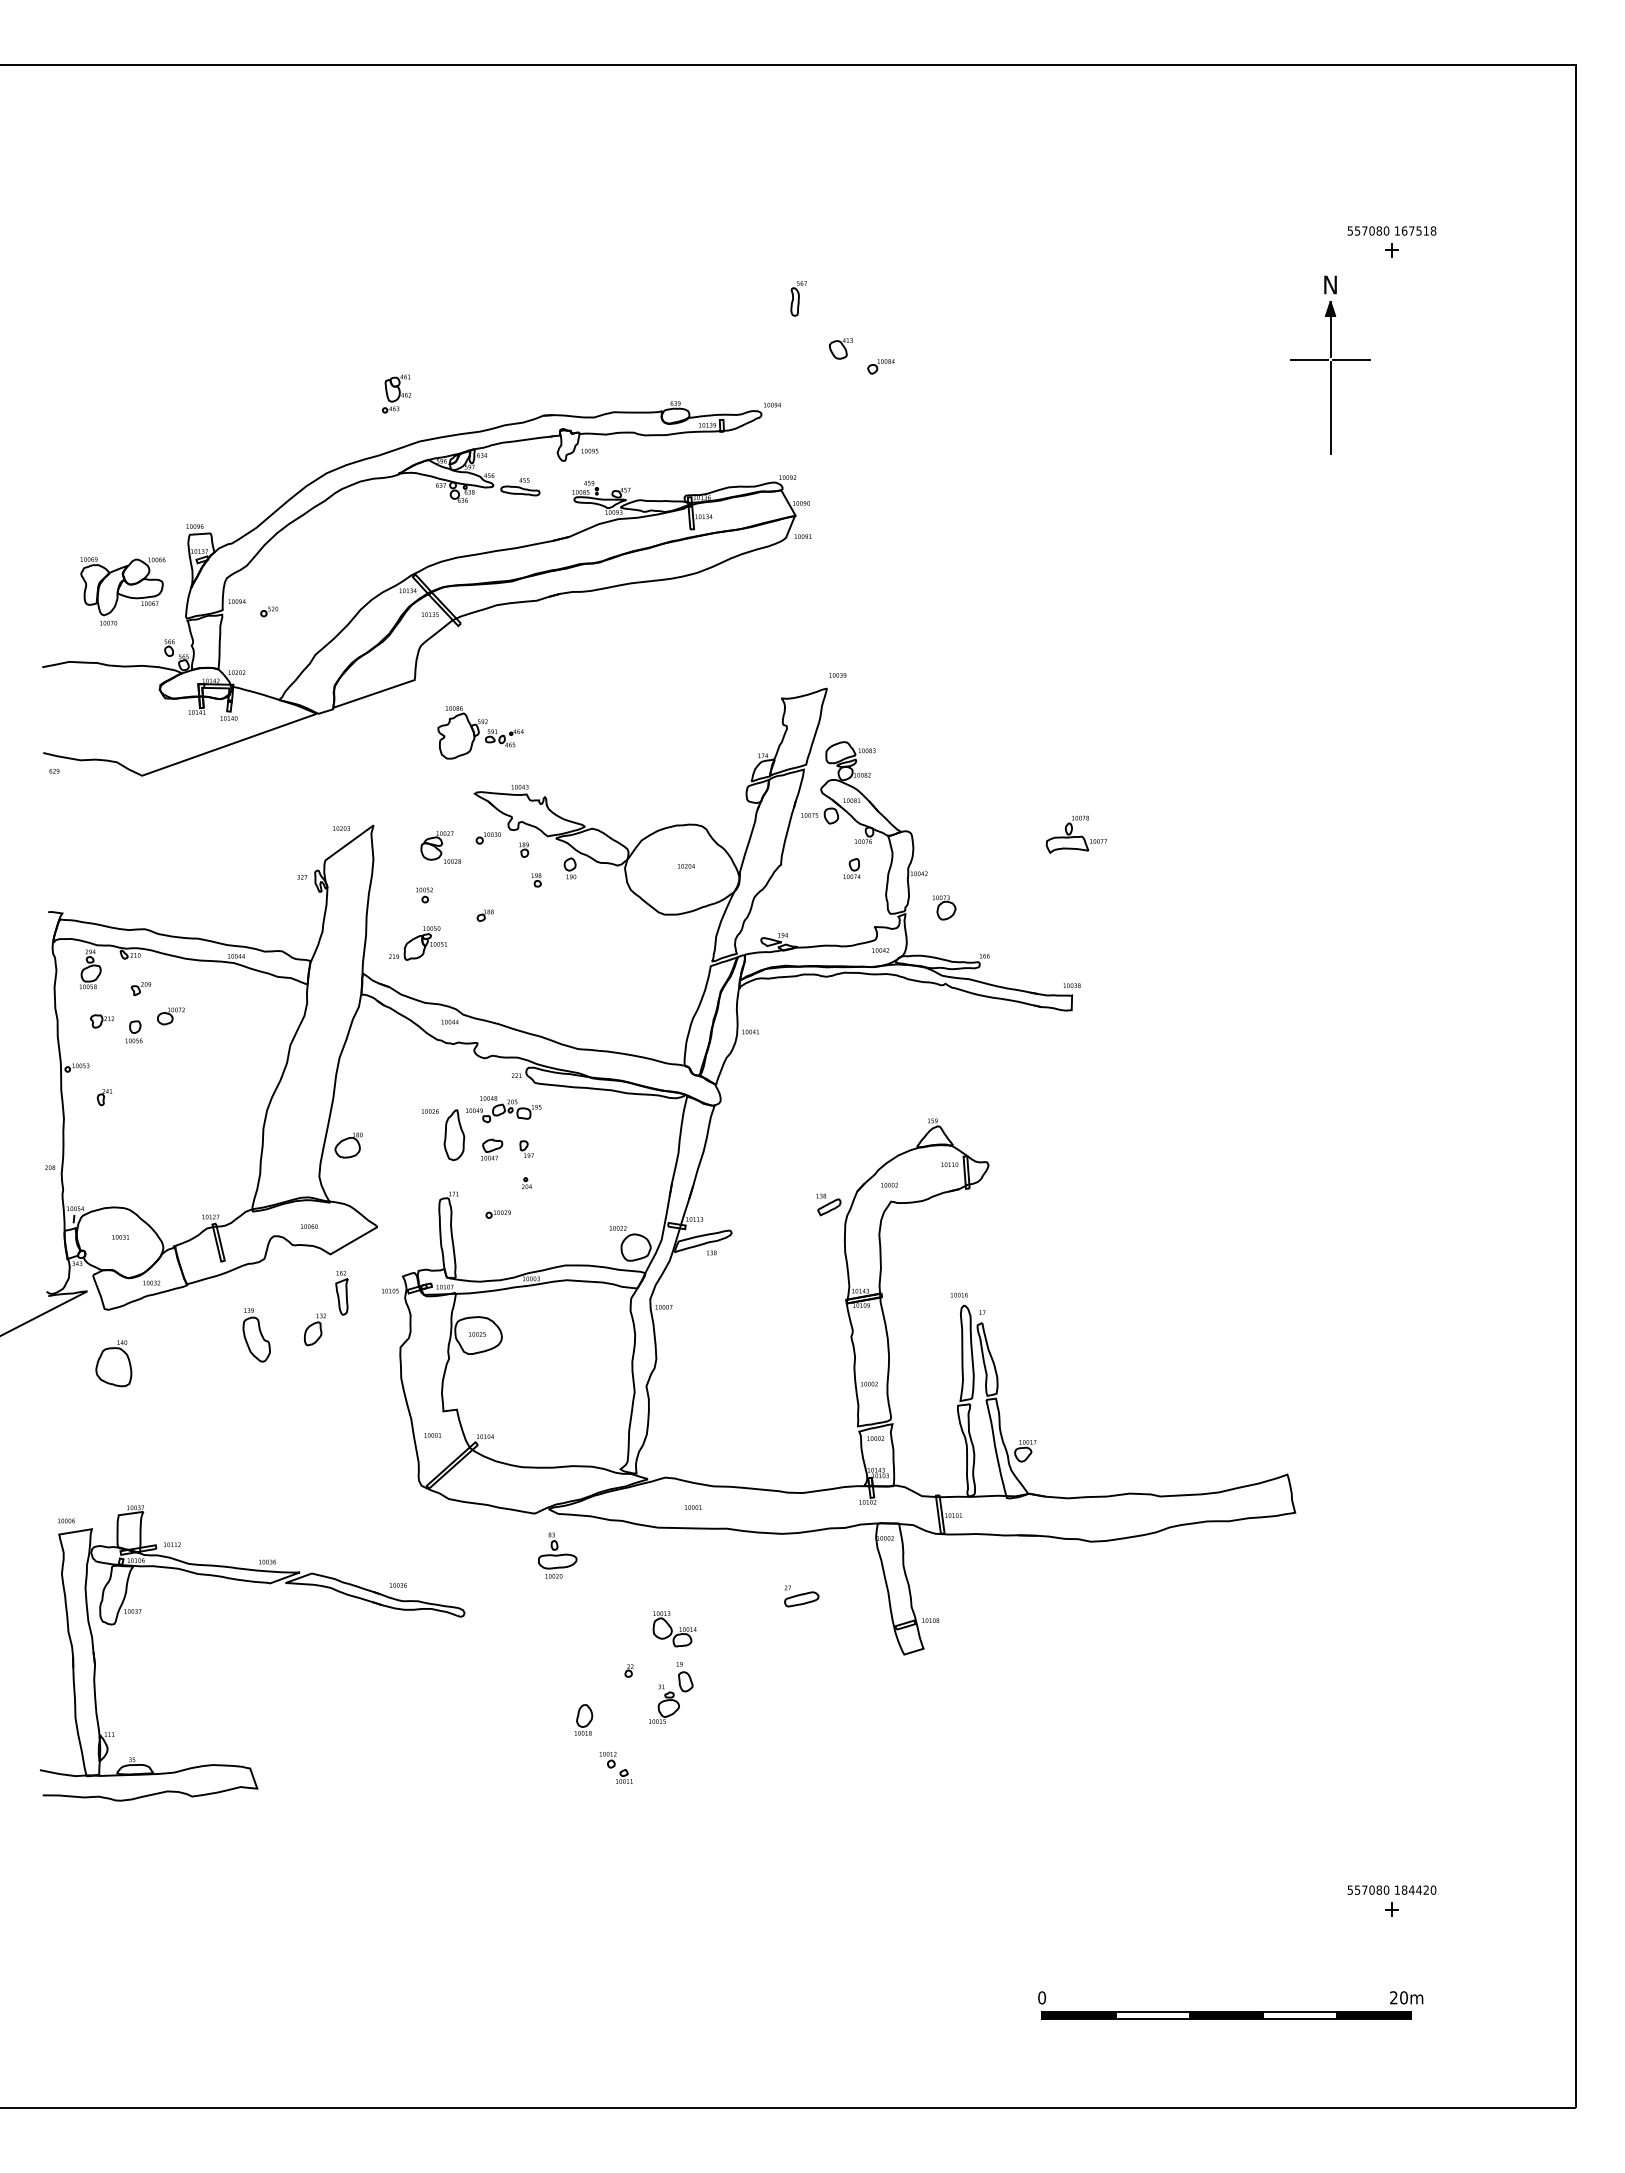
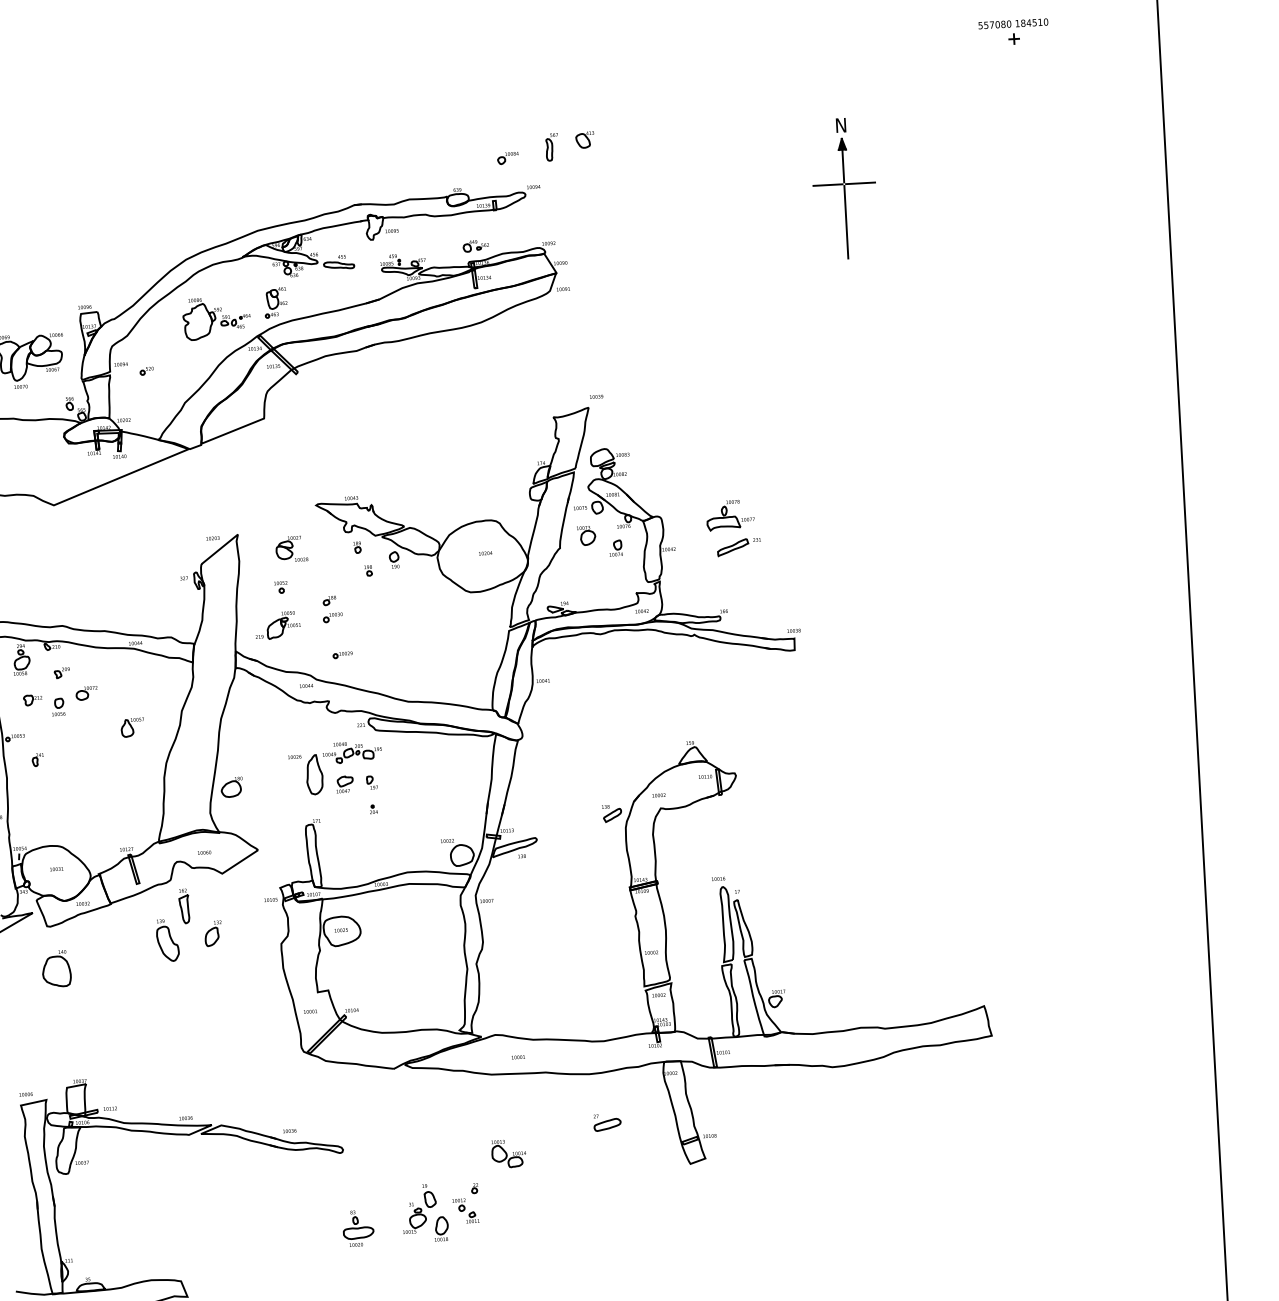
text: (1418, 230) -> (1034, 22), 167518 -> 184510
part: (798, 298) -> (552, 147), moved
part: (1330, 364) -> (844, 187), moved
part: (880, 366) -> (507, 158), moved
part: (396, 393) -> (275, 302), moved
part: (694, 475) -> (475, 245), added
part: (480, 732) -> (216, 318), moved
part: (1075, 834) -> (729, 515), moved
part: (487, 838) -> (332, 617), moved
part: (1008, 875) -> (739, 546), added
part: (944, 907) -> (586, 535), moved
part: (226, 1063) -> (132, 728), added
part: (497, 1214) -> (342, 655), moved
part: (341, 1293) -> (183, 906), moved
part: (557, 1555) -> (358, 1228), moved
part: (671, 1692) -> (419, 1208), moved
part: (615, 1767) -> (465, 1210), moved

